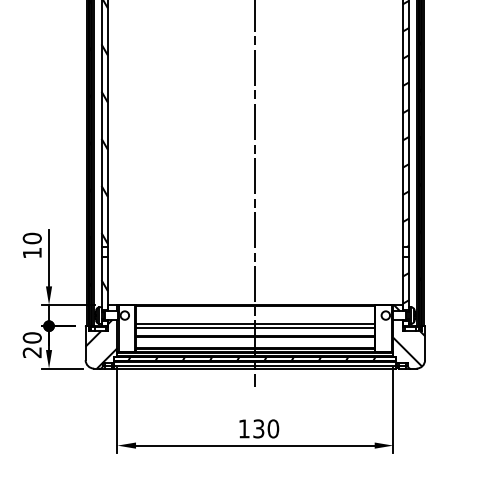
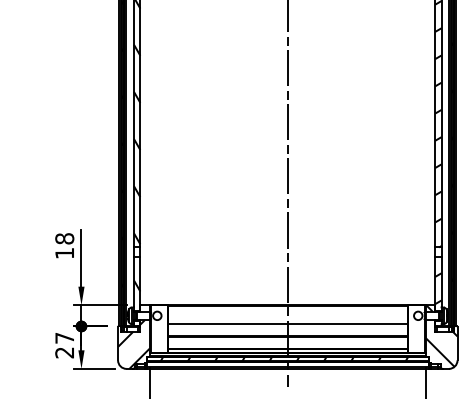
text: (32, 238) -> (64, 238), 10 -> 18
line: (255, 328) -> (287, 328), removed
text: (31, 337) -> (63, 337), 20 -> 27

